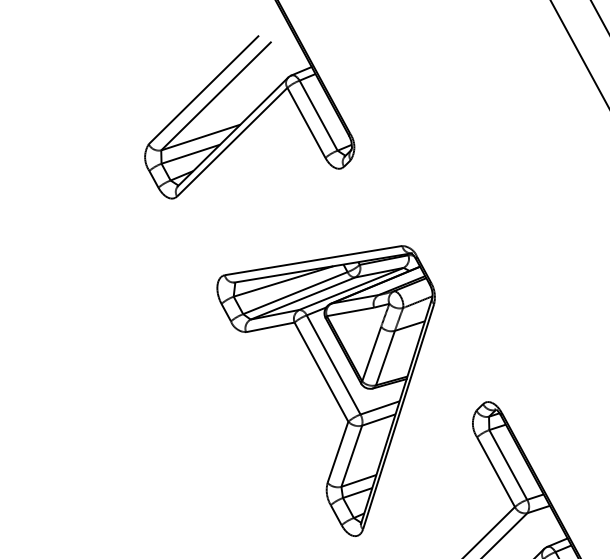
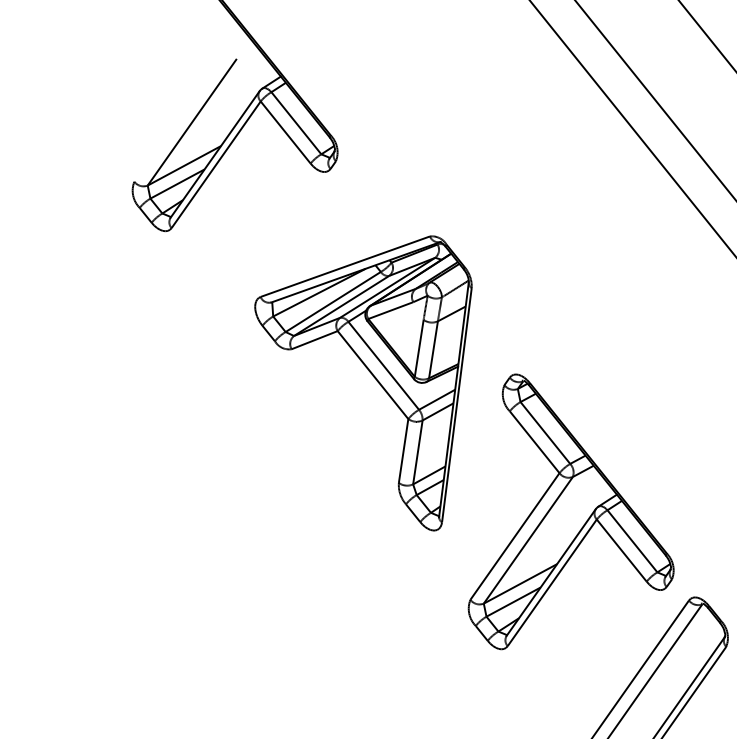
line: (203, 89) -> (178, 118), removed
part: (320, 373) -> (372, 376), moved

